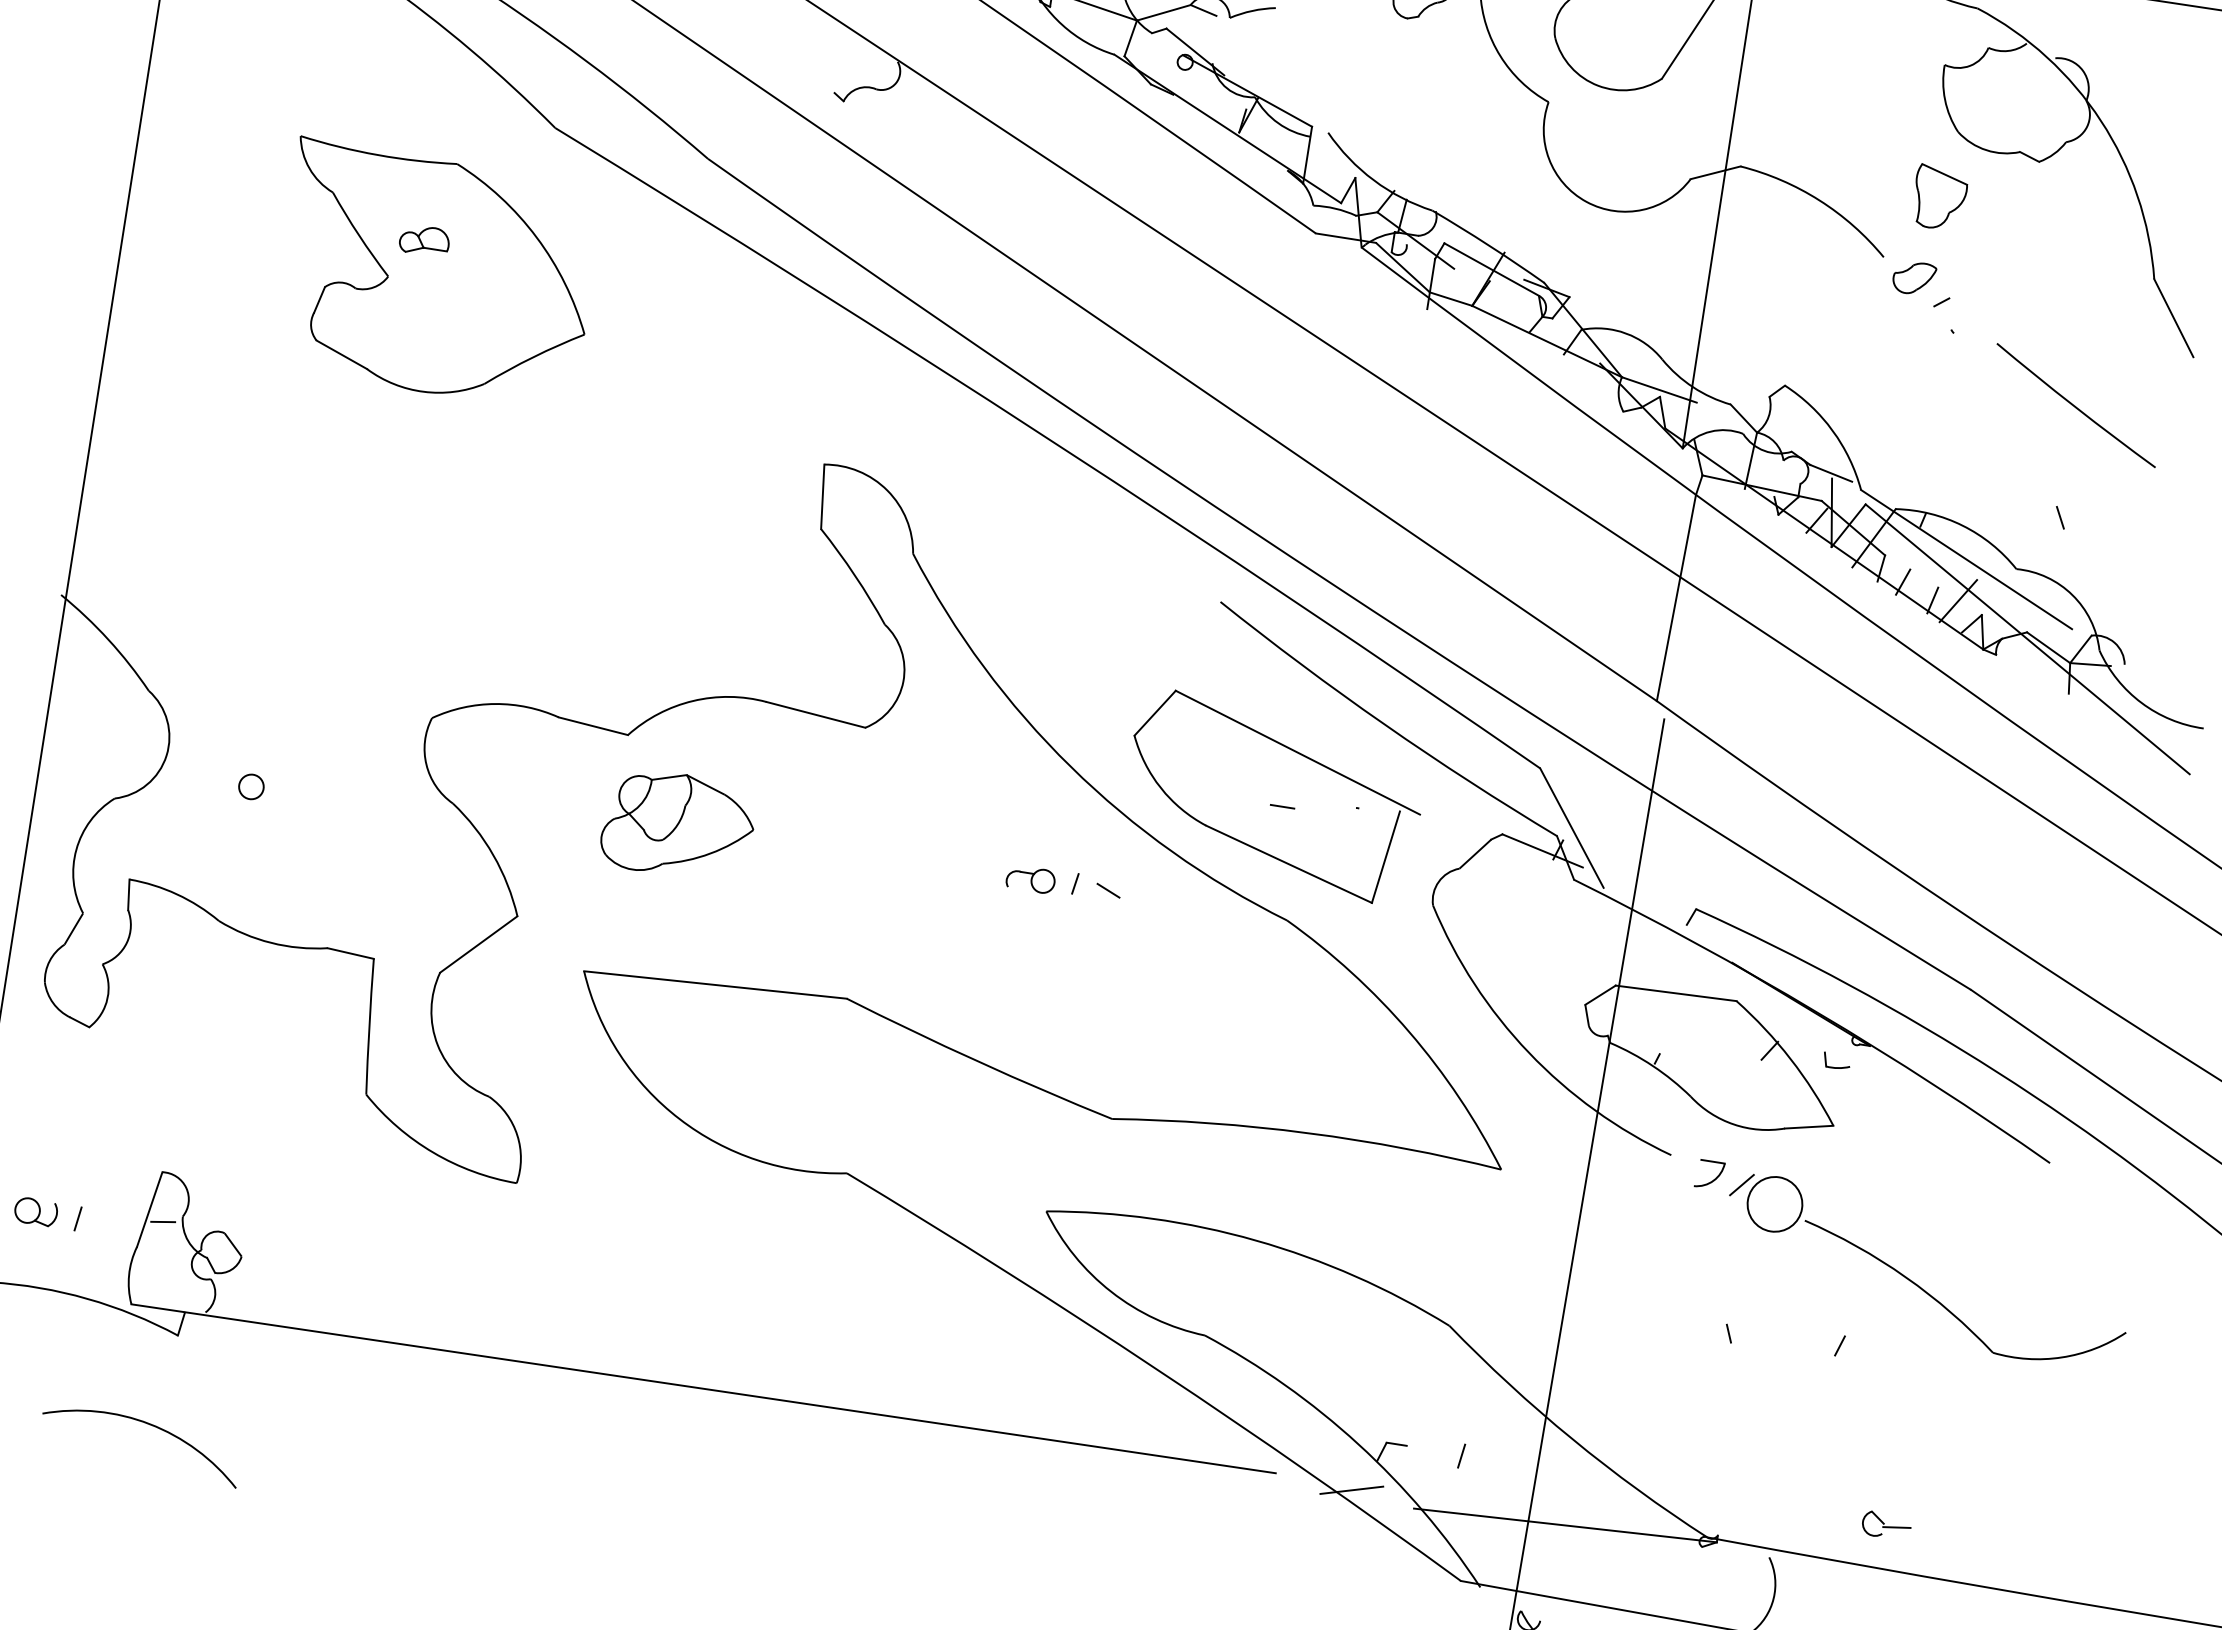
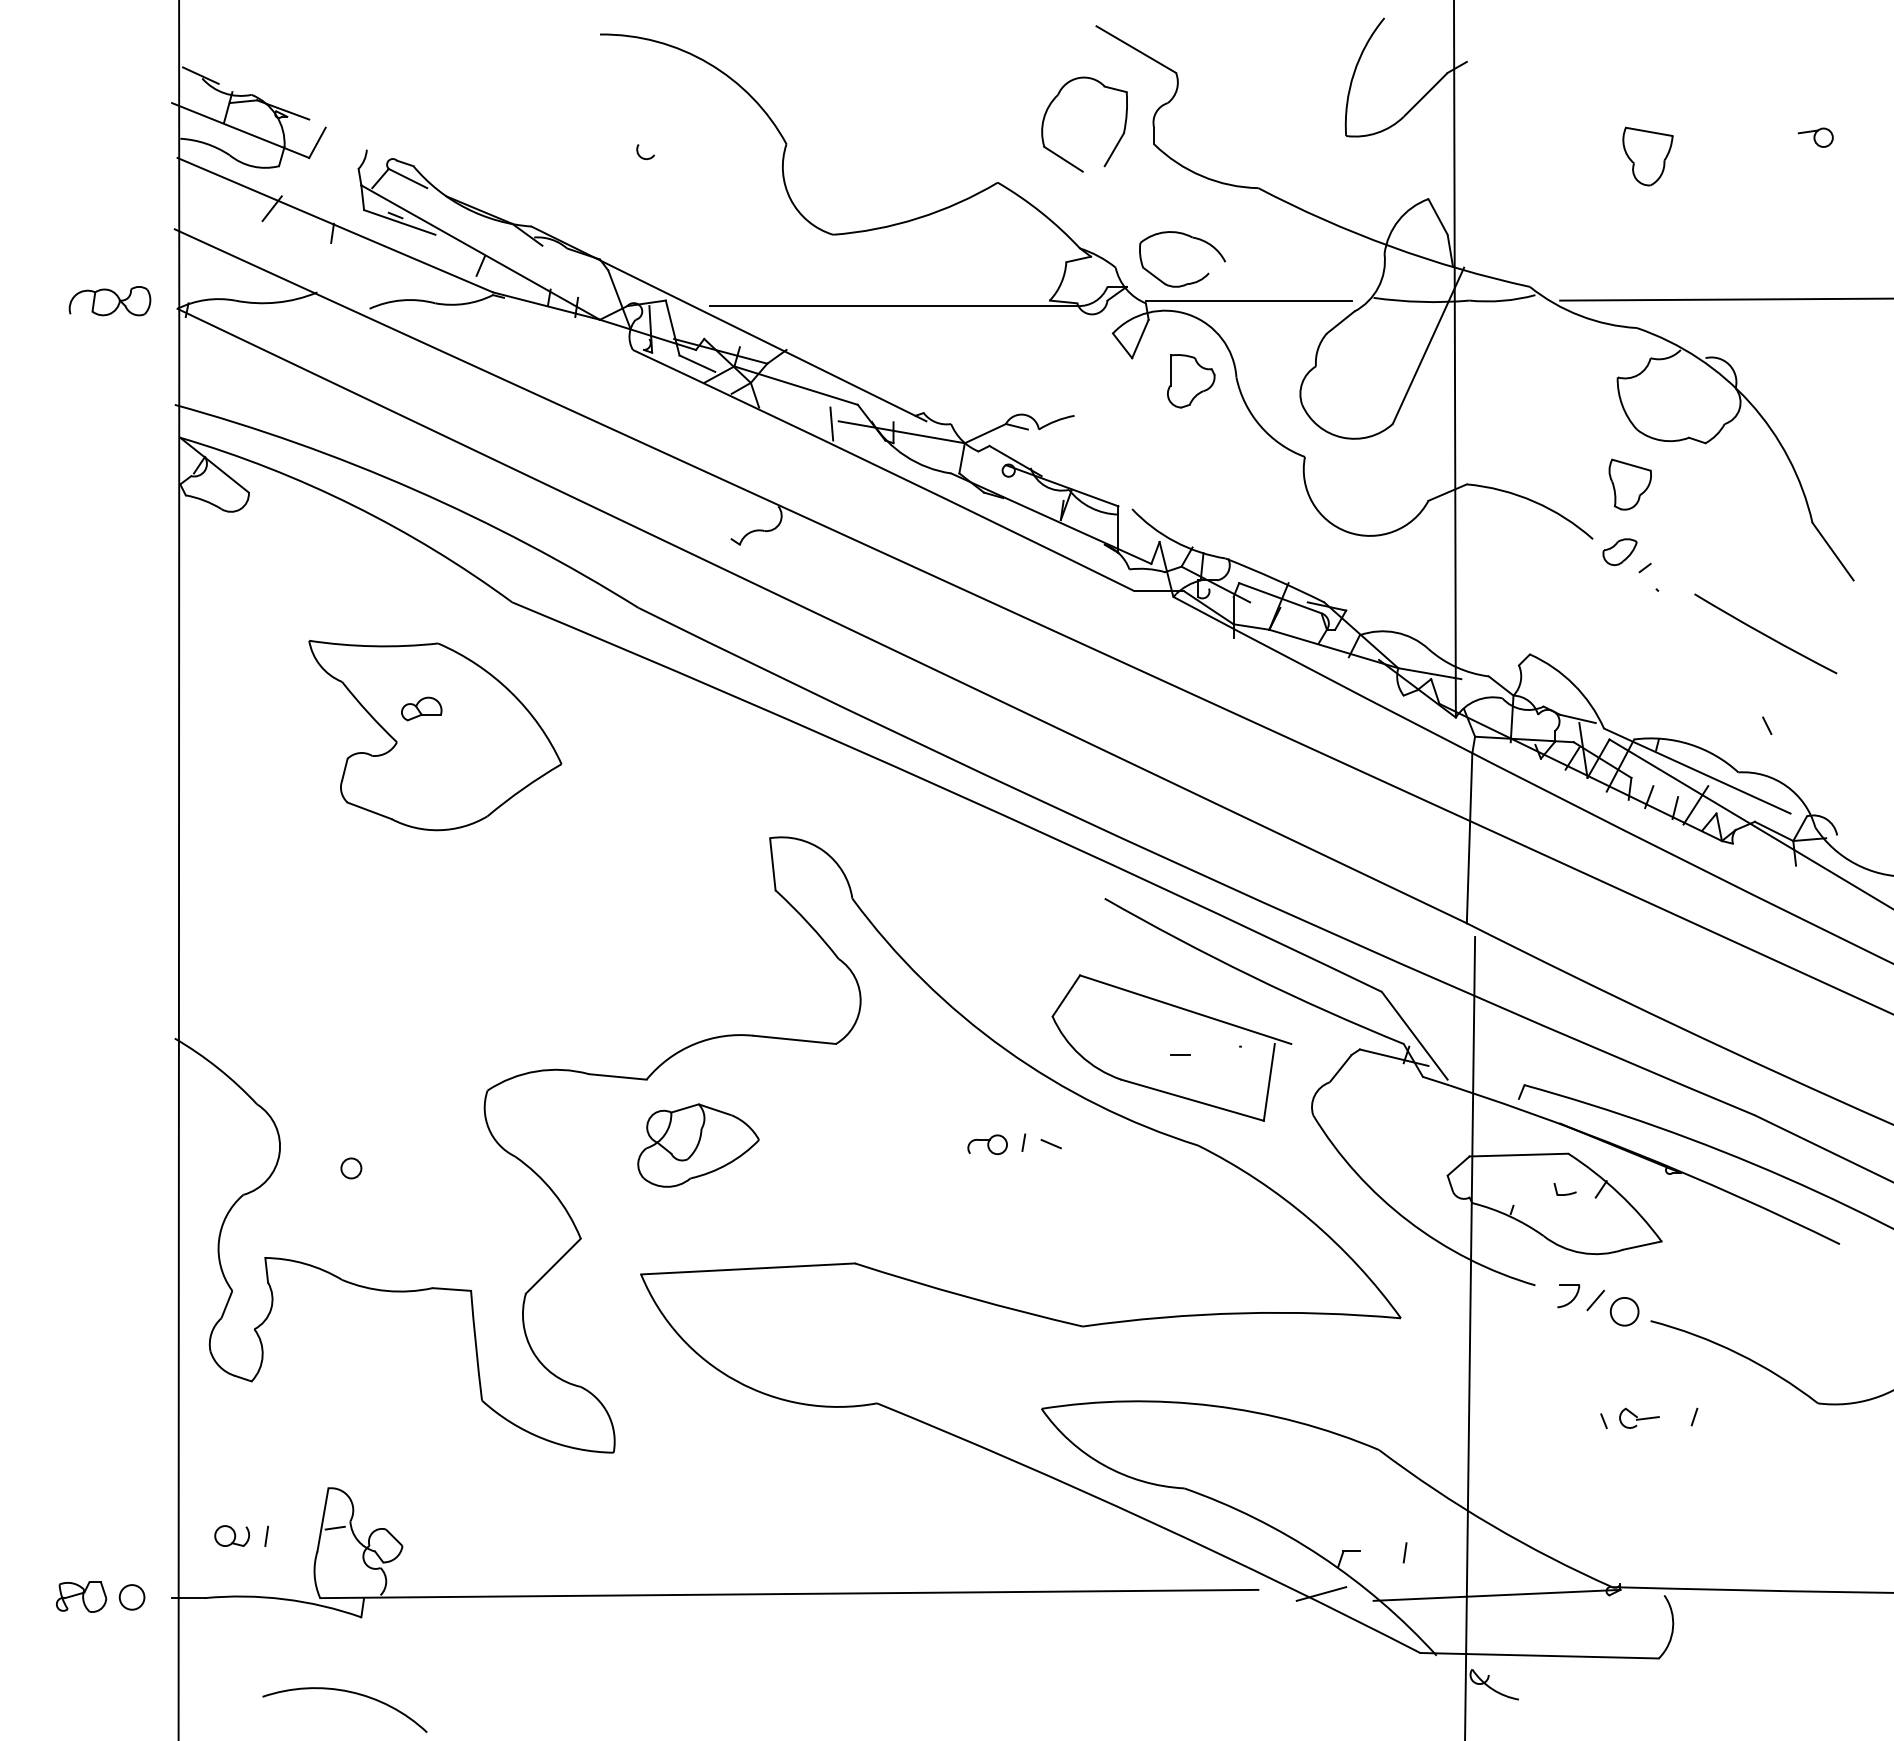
part: (1835, 1061) -> (1564, 1189), moved
circle: (1774, 1203) -> (1624, 1311), size x0.62
part: (1886, 1524) -> (1639, 1417), moved

